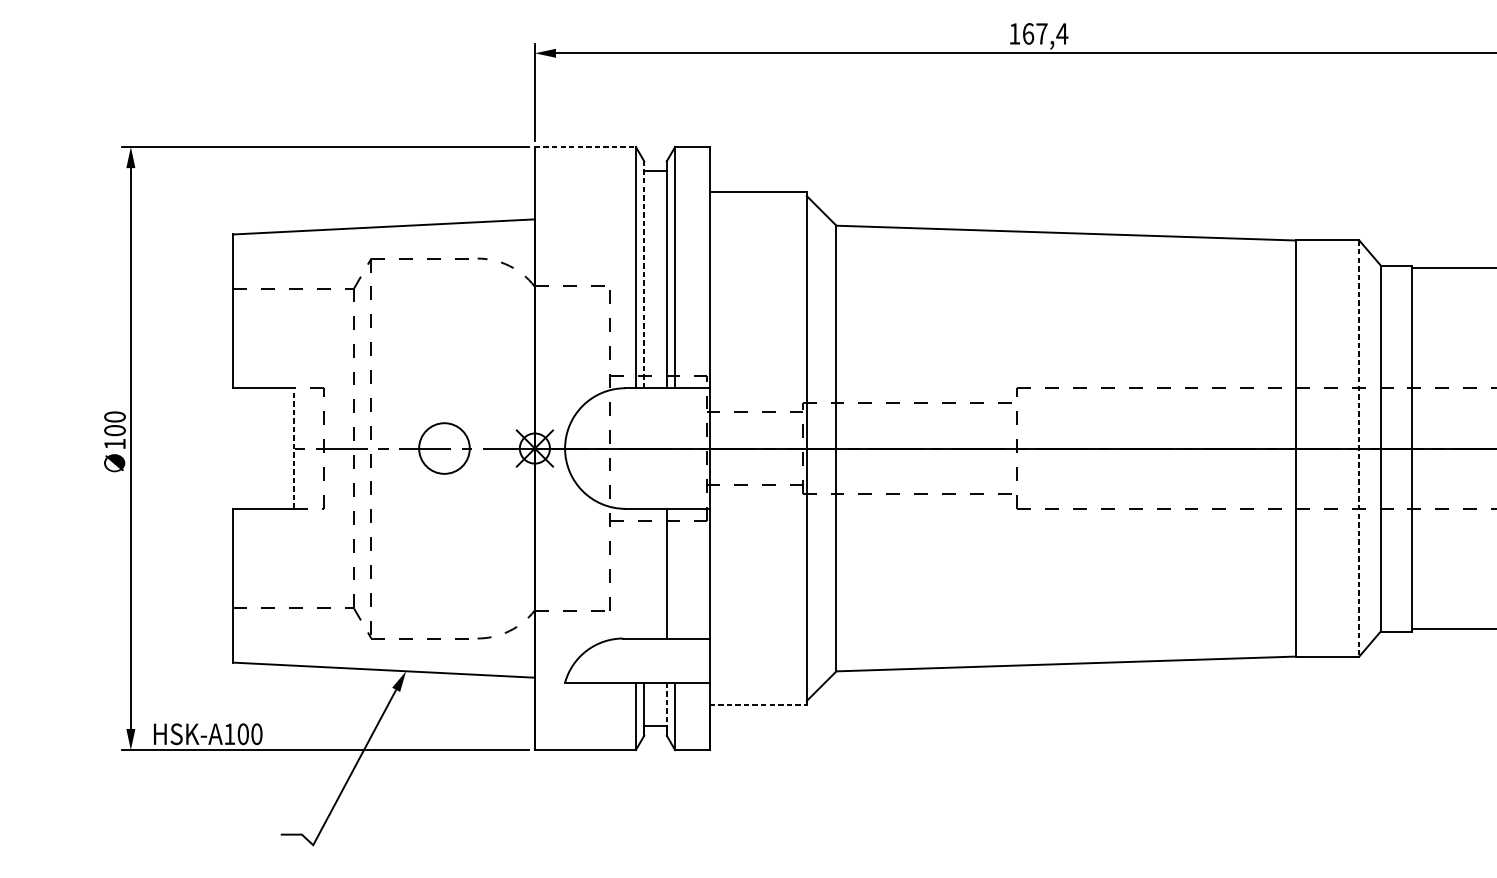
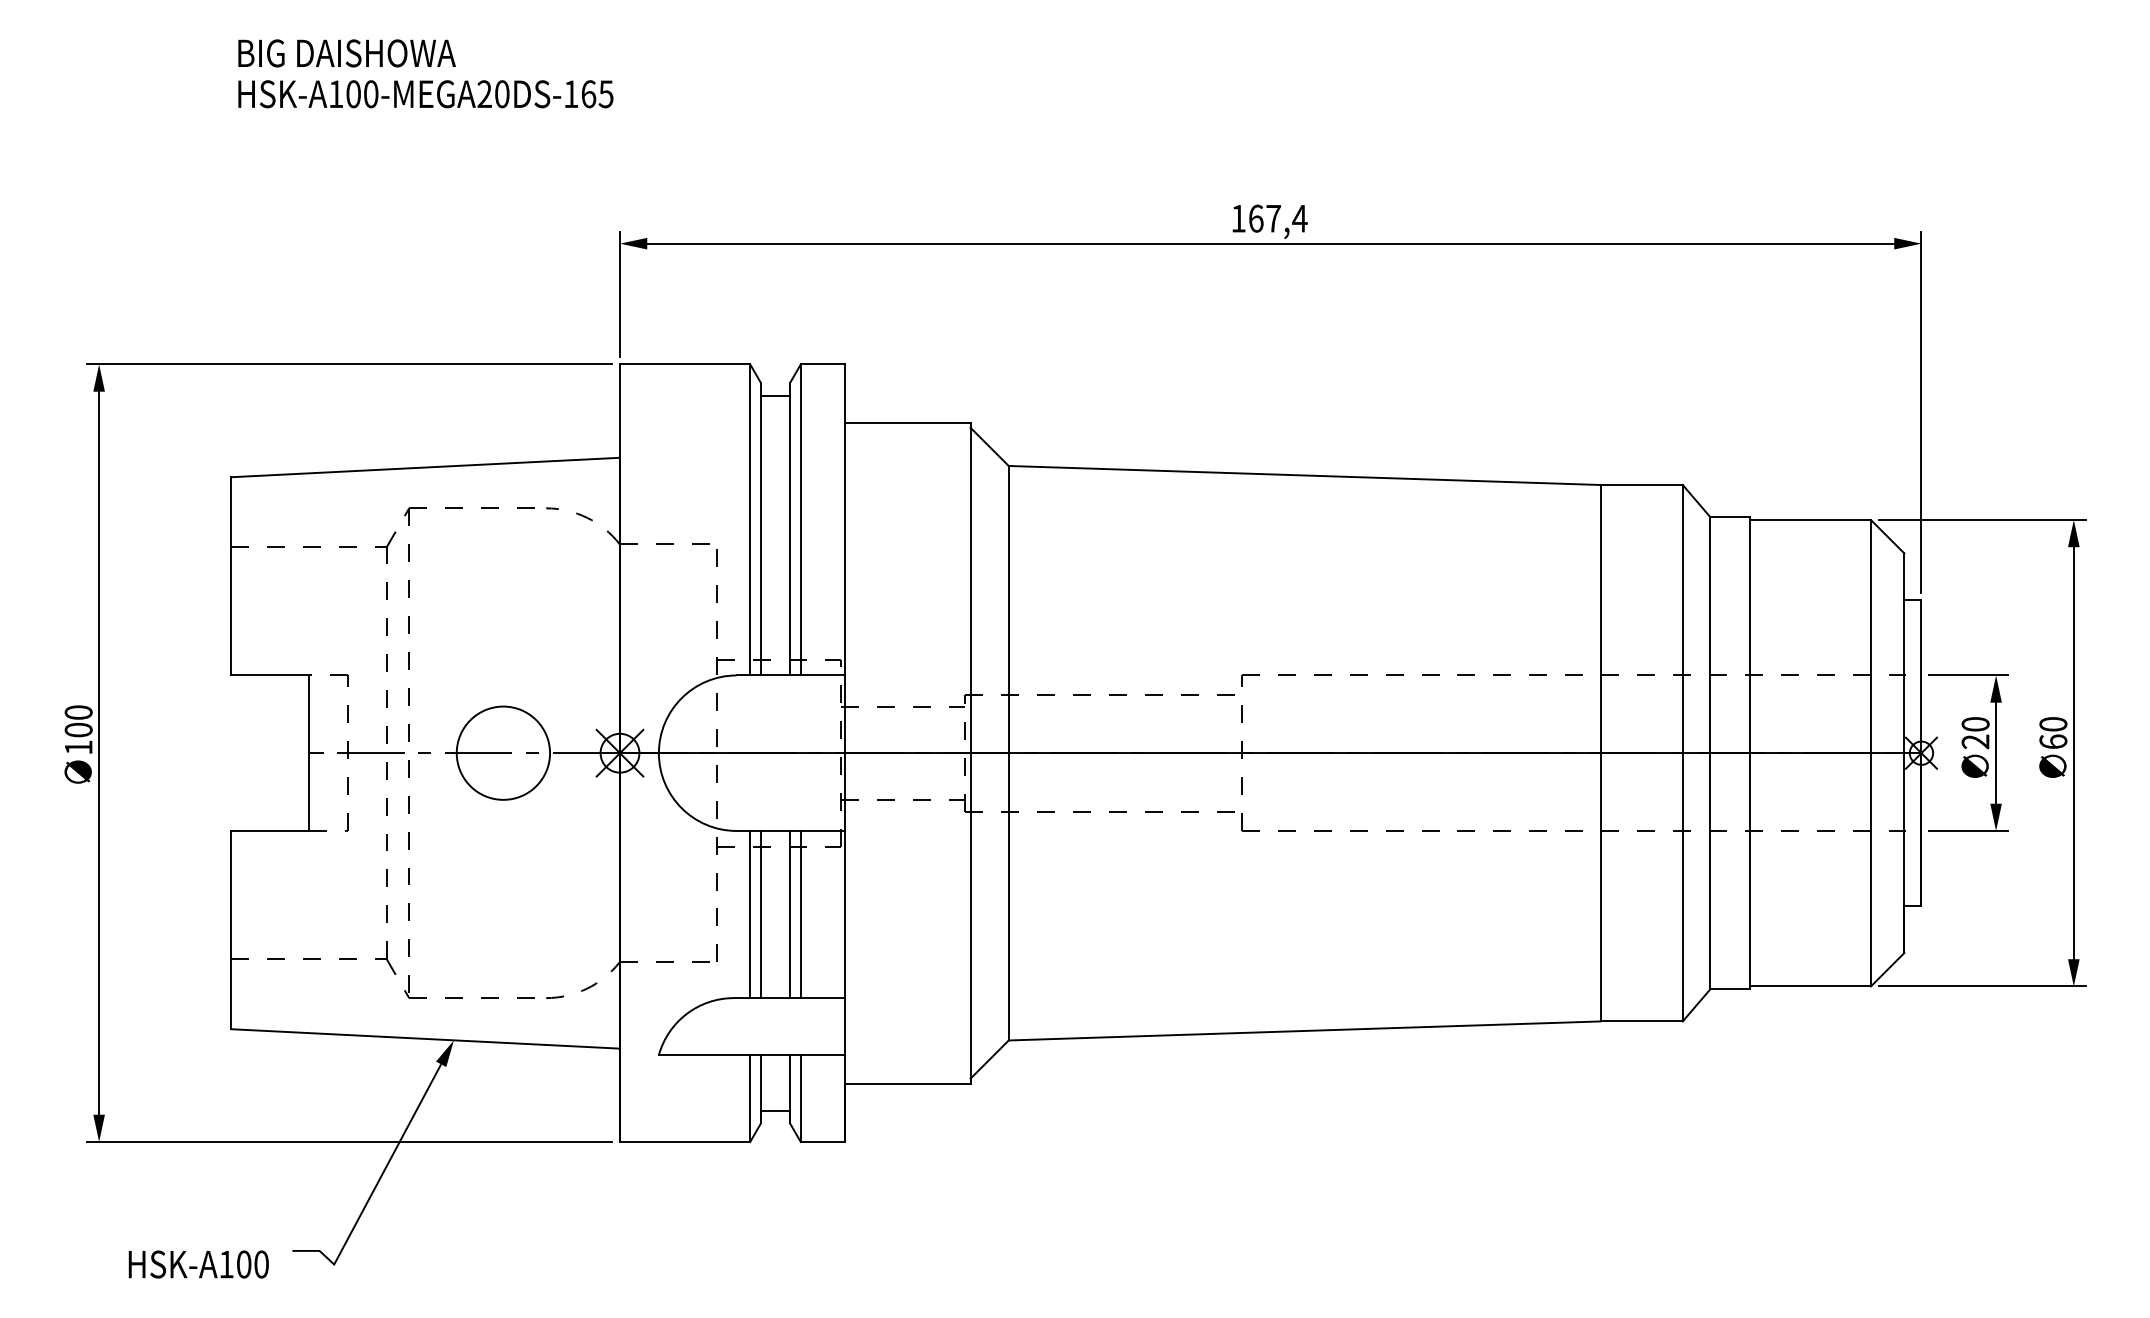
line: (585, 147) -> (685, 364), dashed -> solid
line: (643, 274) -> (760, 528), dashed -> solid
circle: (444, 447) -> (503, 752), size x1.43
line: (294, 448) -> (309, 753), dashed -> solid
line: (1359, 448) -> (1682, 753), dashed -> solid
line: (636, 573) -> (750, 914), added
line: (643, 573) -> (760, 914), added
line: (674, 573) -> (800, 914), added
line: (758, 704) -> (908, 1083), dashed -> solid
line: (667, 709) -> (790, 1089), dashed -> solid
text: (207, 734) -> (198, 1264), moved

